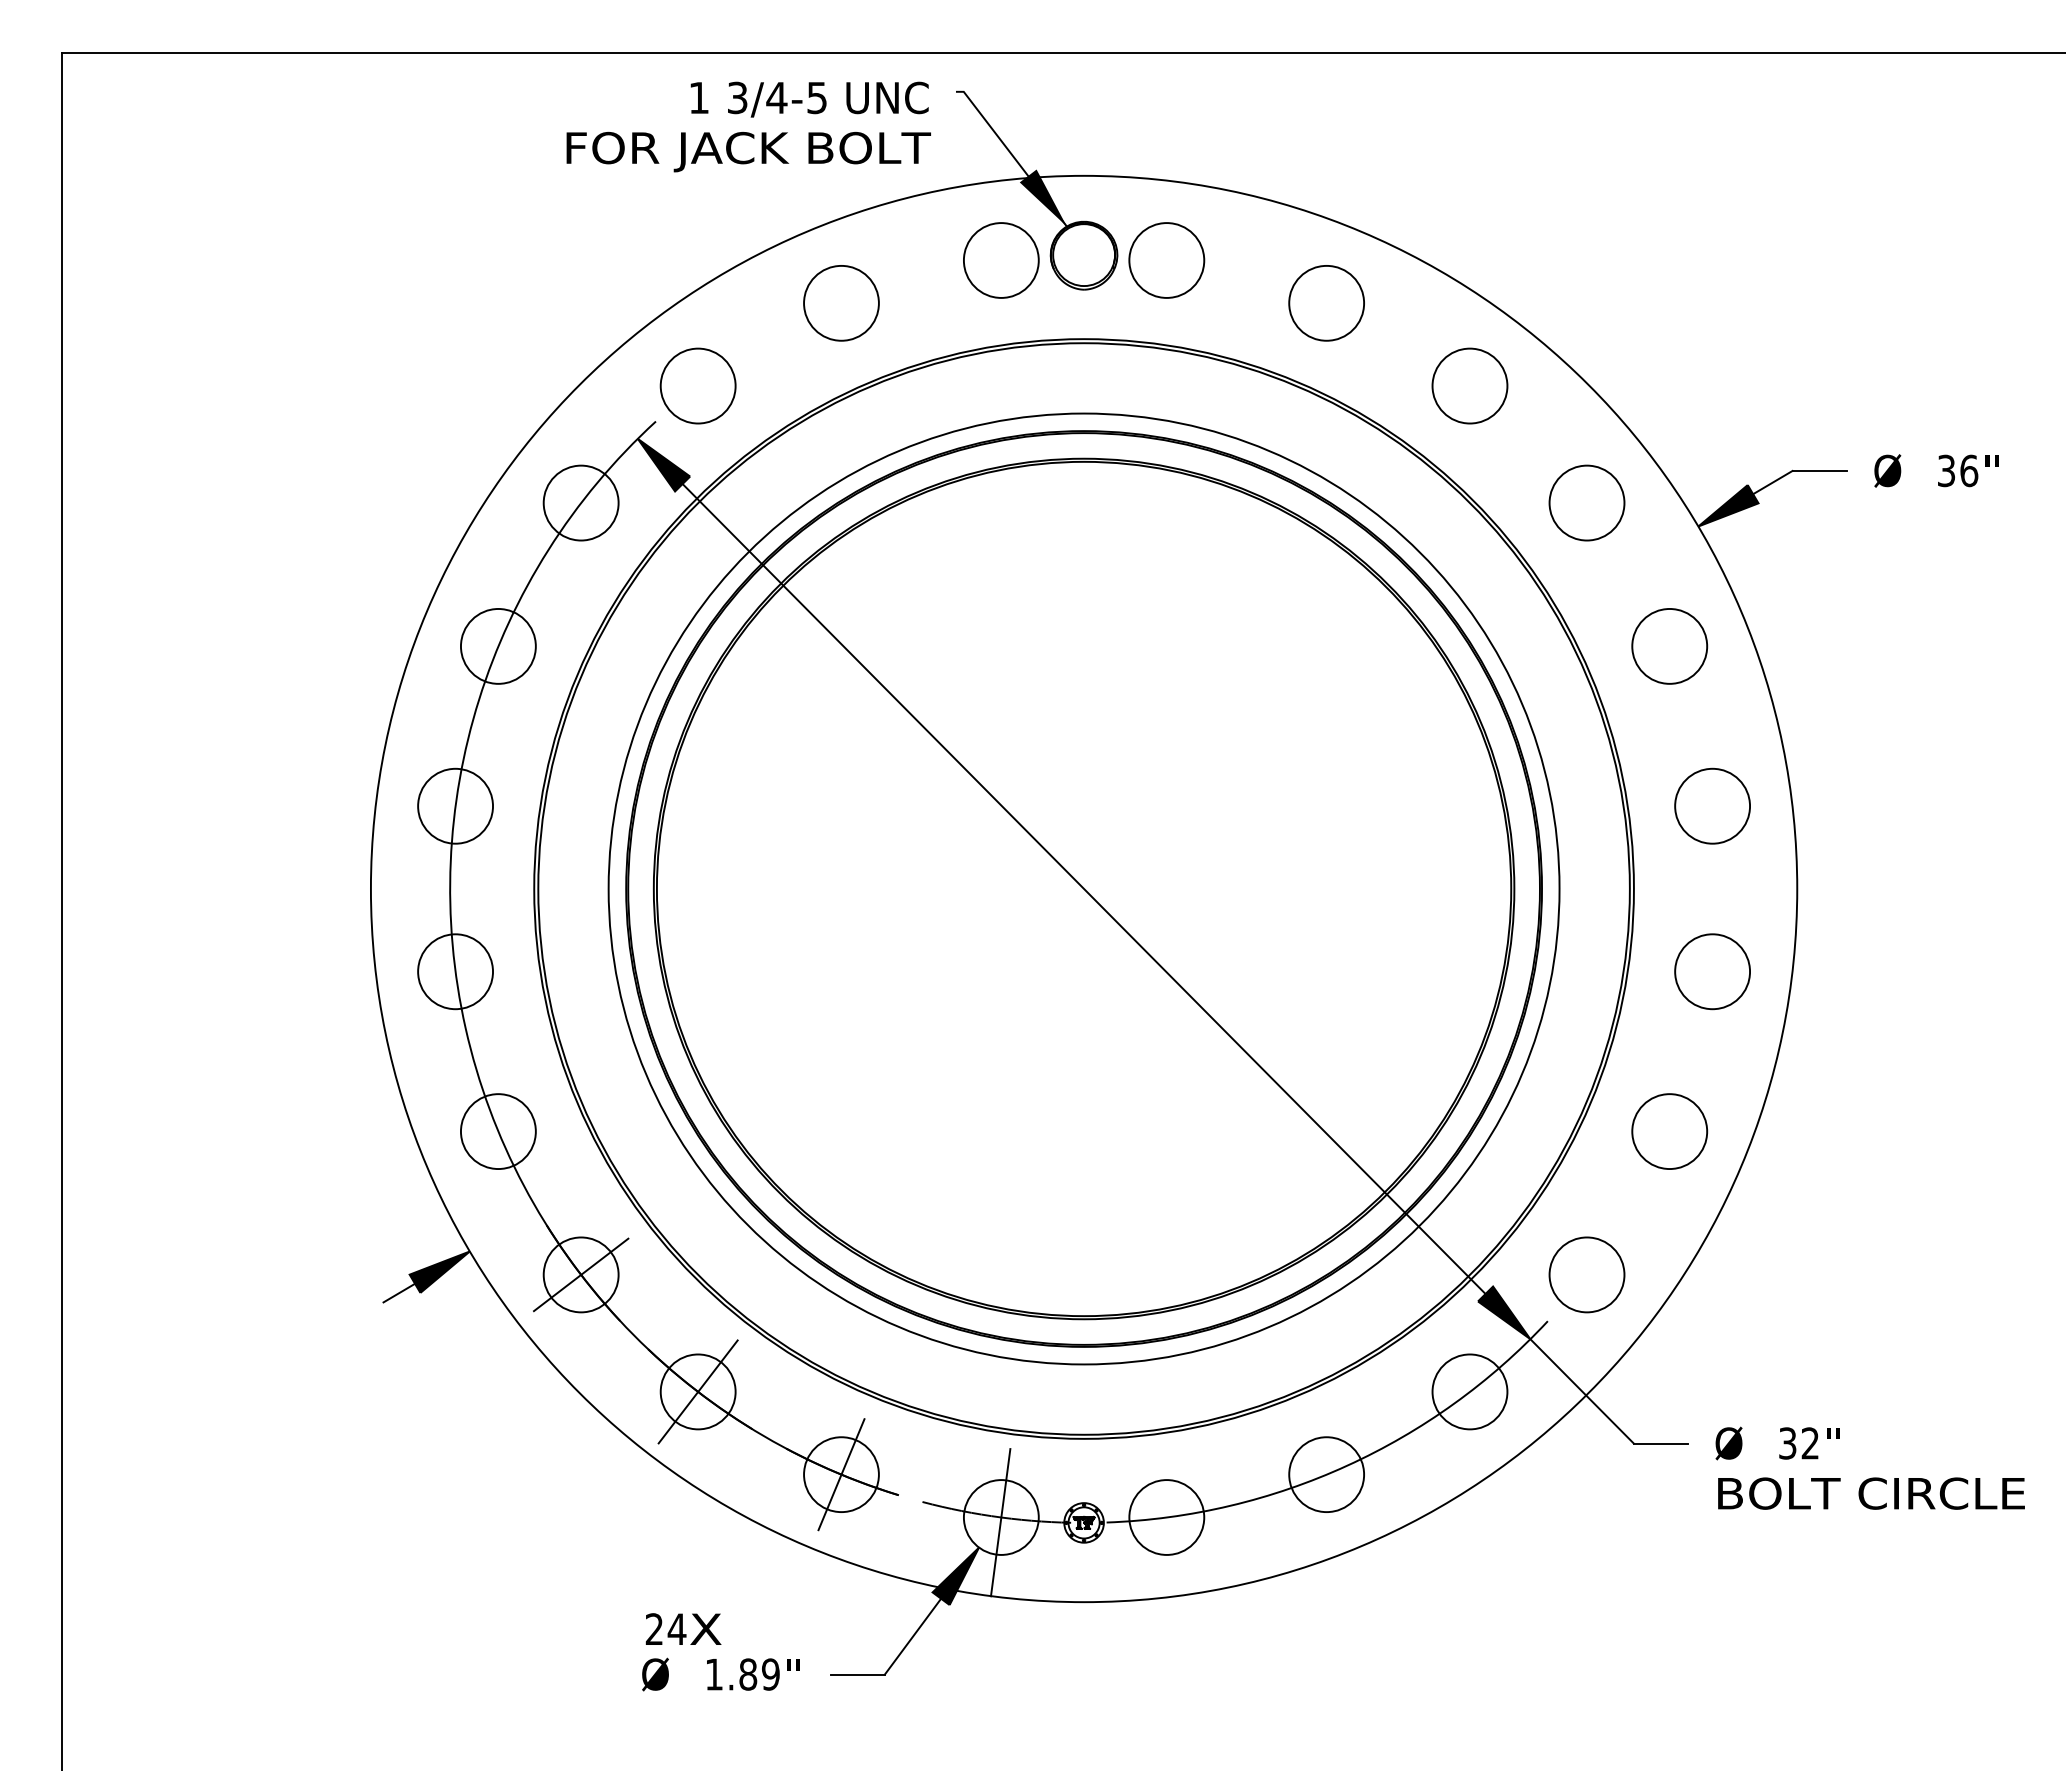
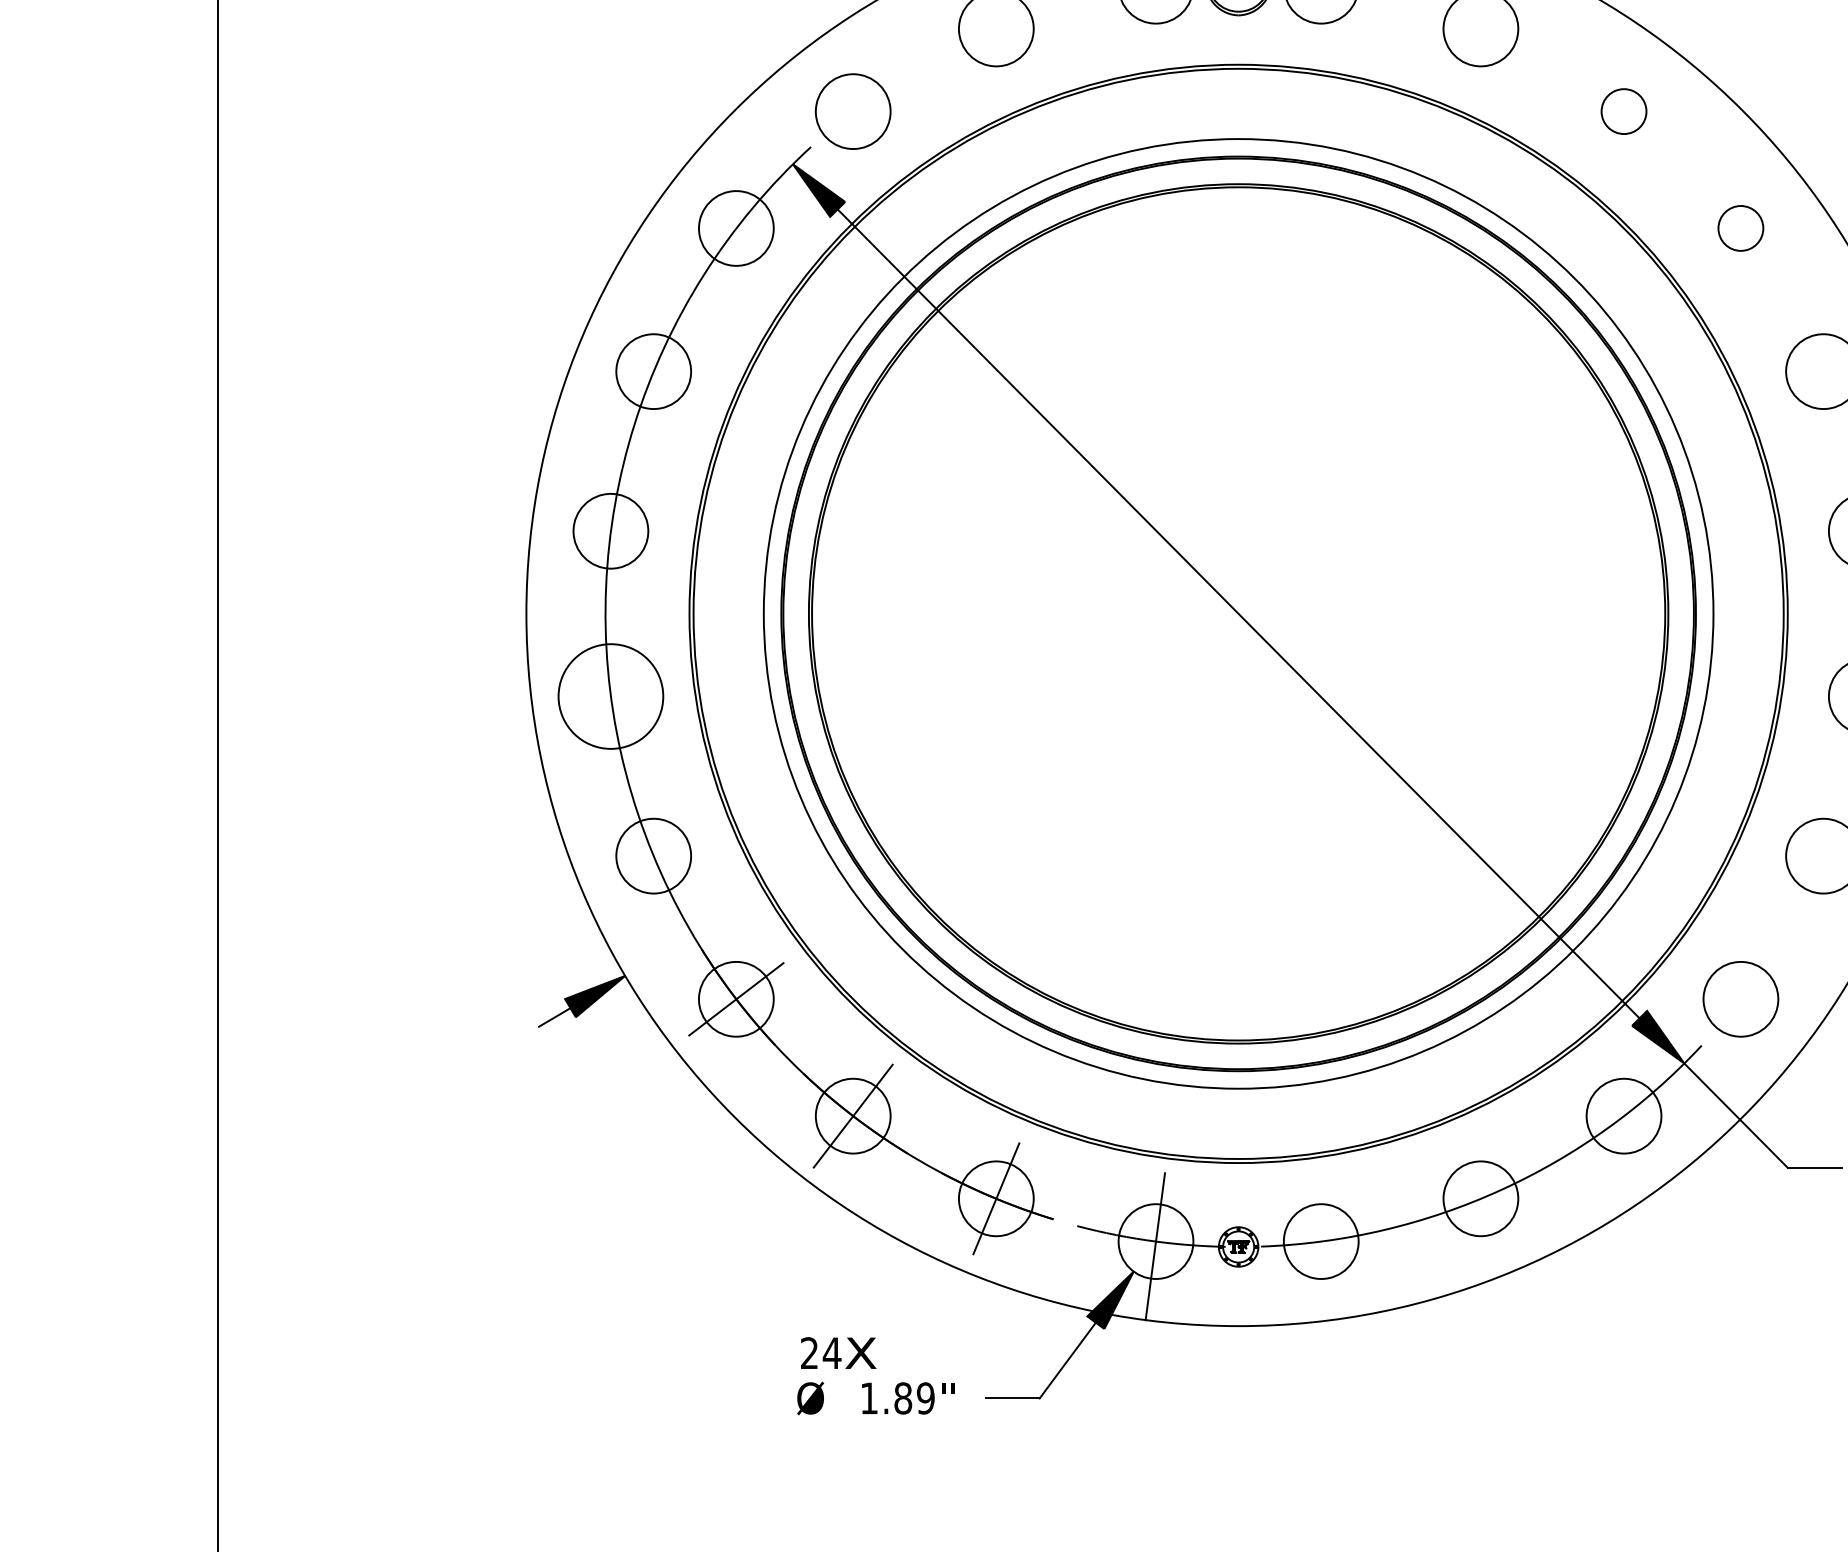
circle: (1469, 385) -> (1623, 111), size x0.6
circle: (1586, 502) -> (1740, 227), size x0.6
circle: (455, 971) -> (610, 696), size x1.4

